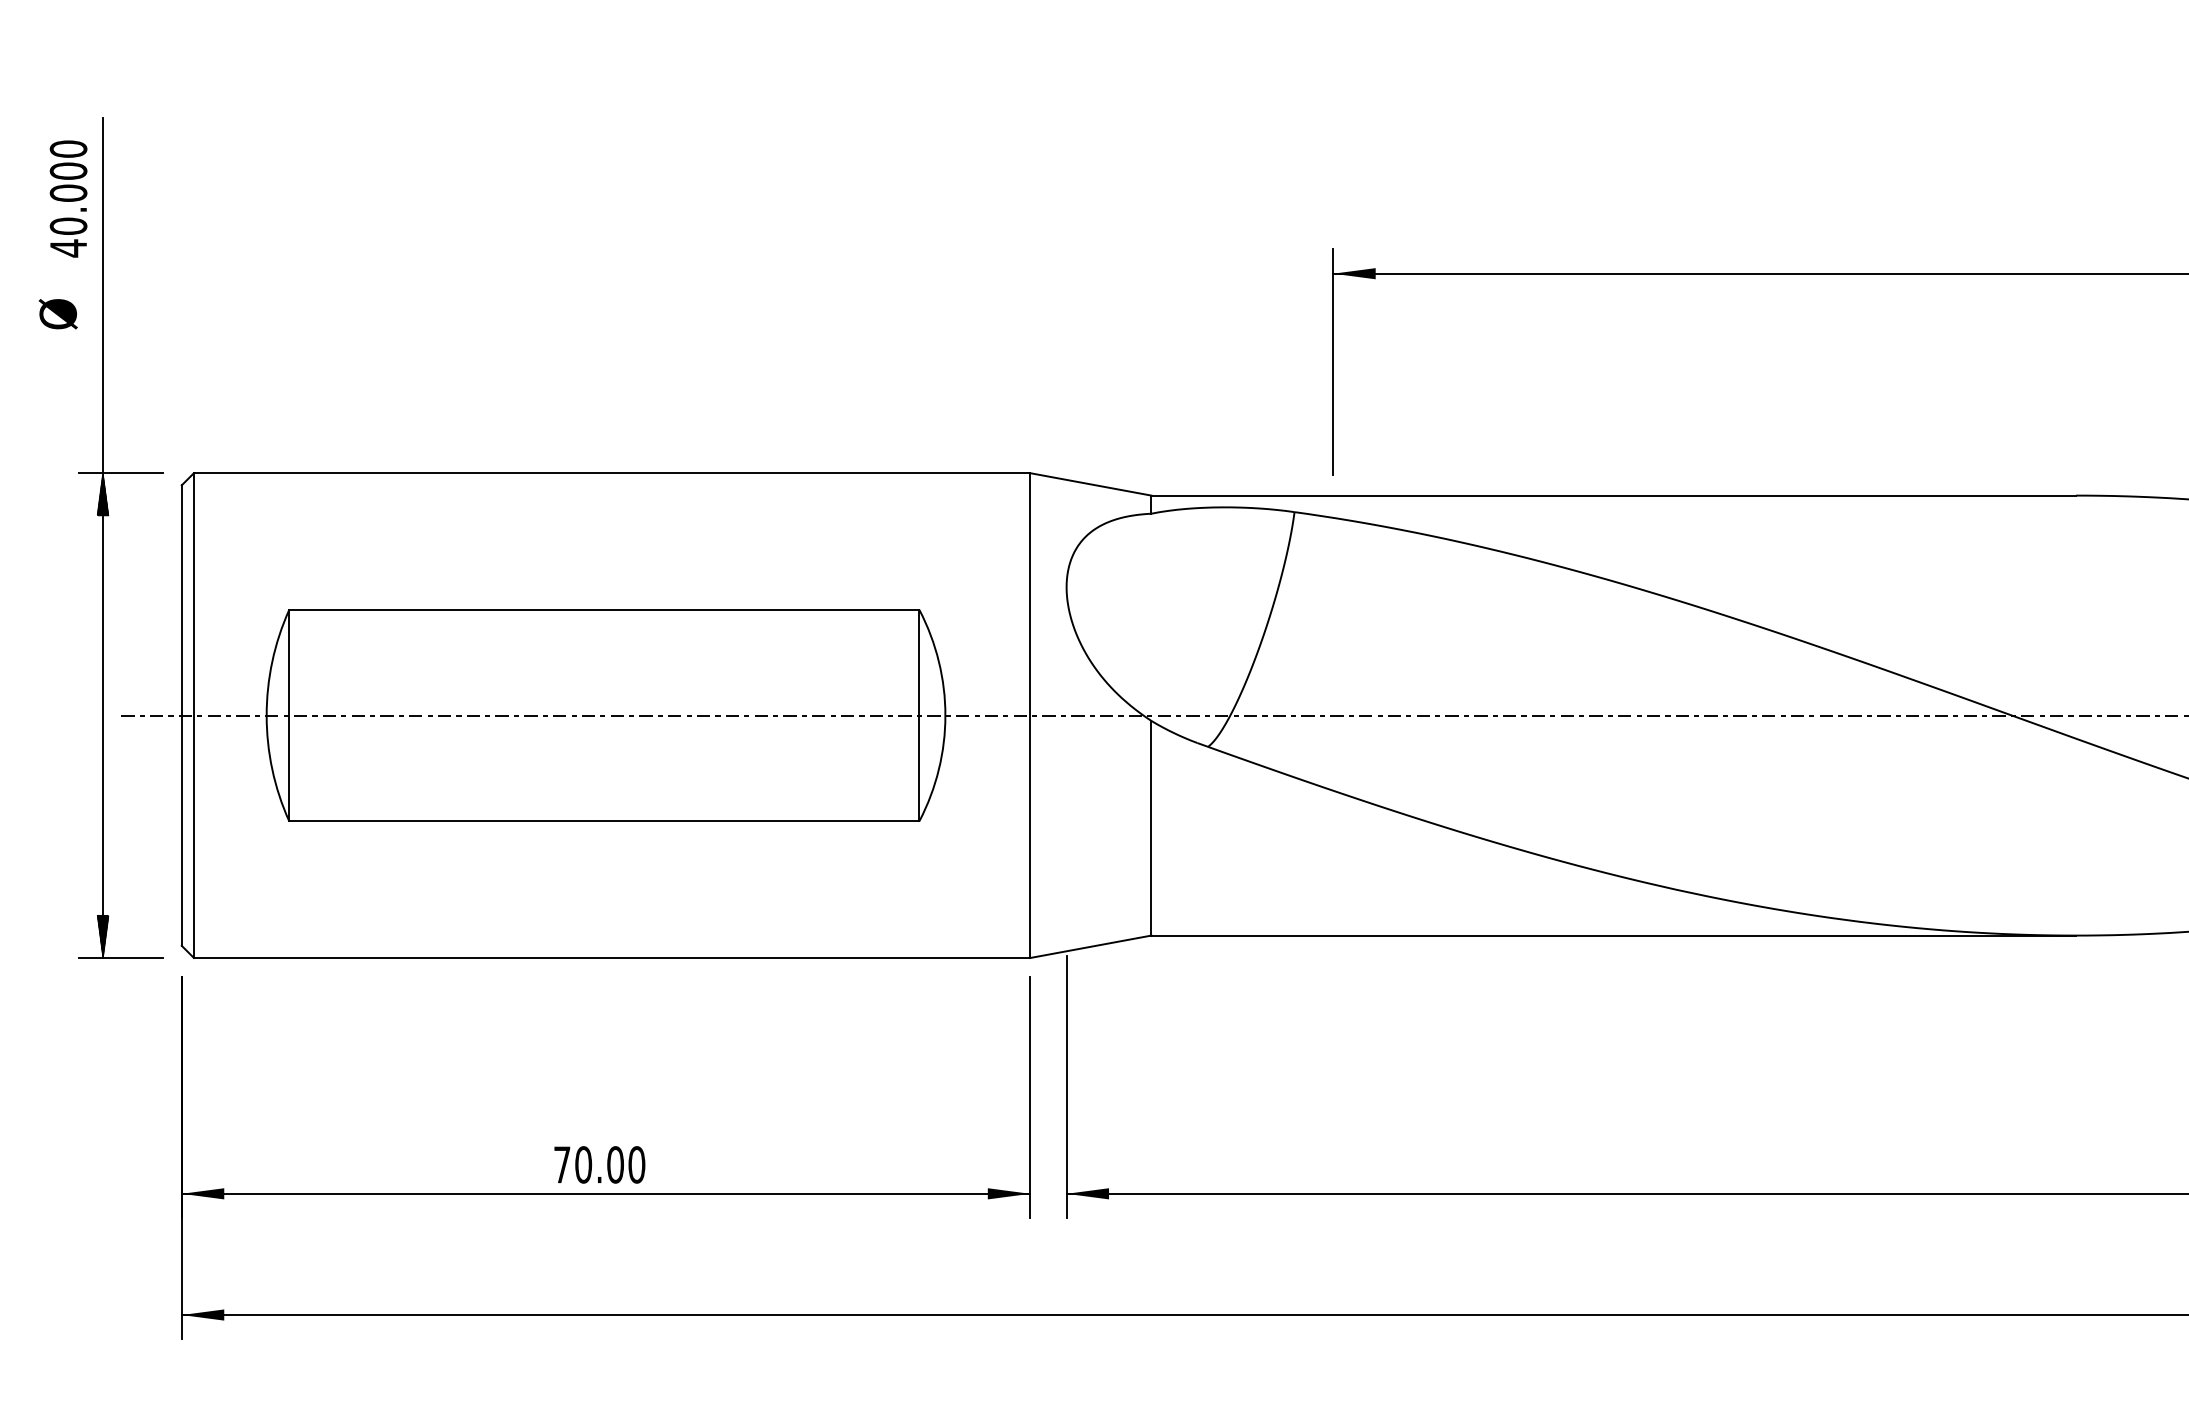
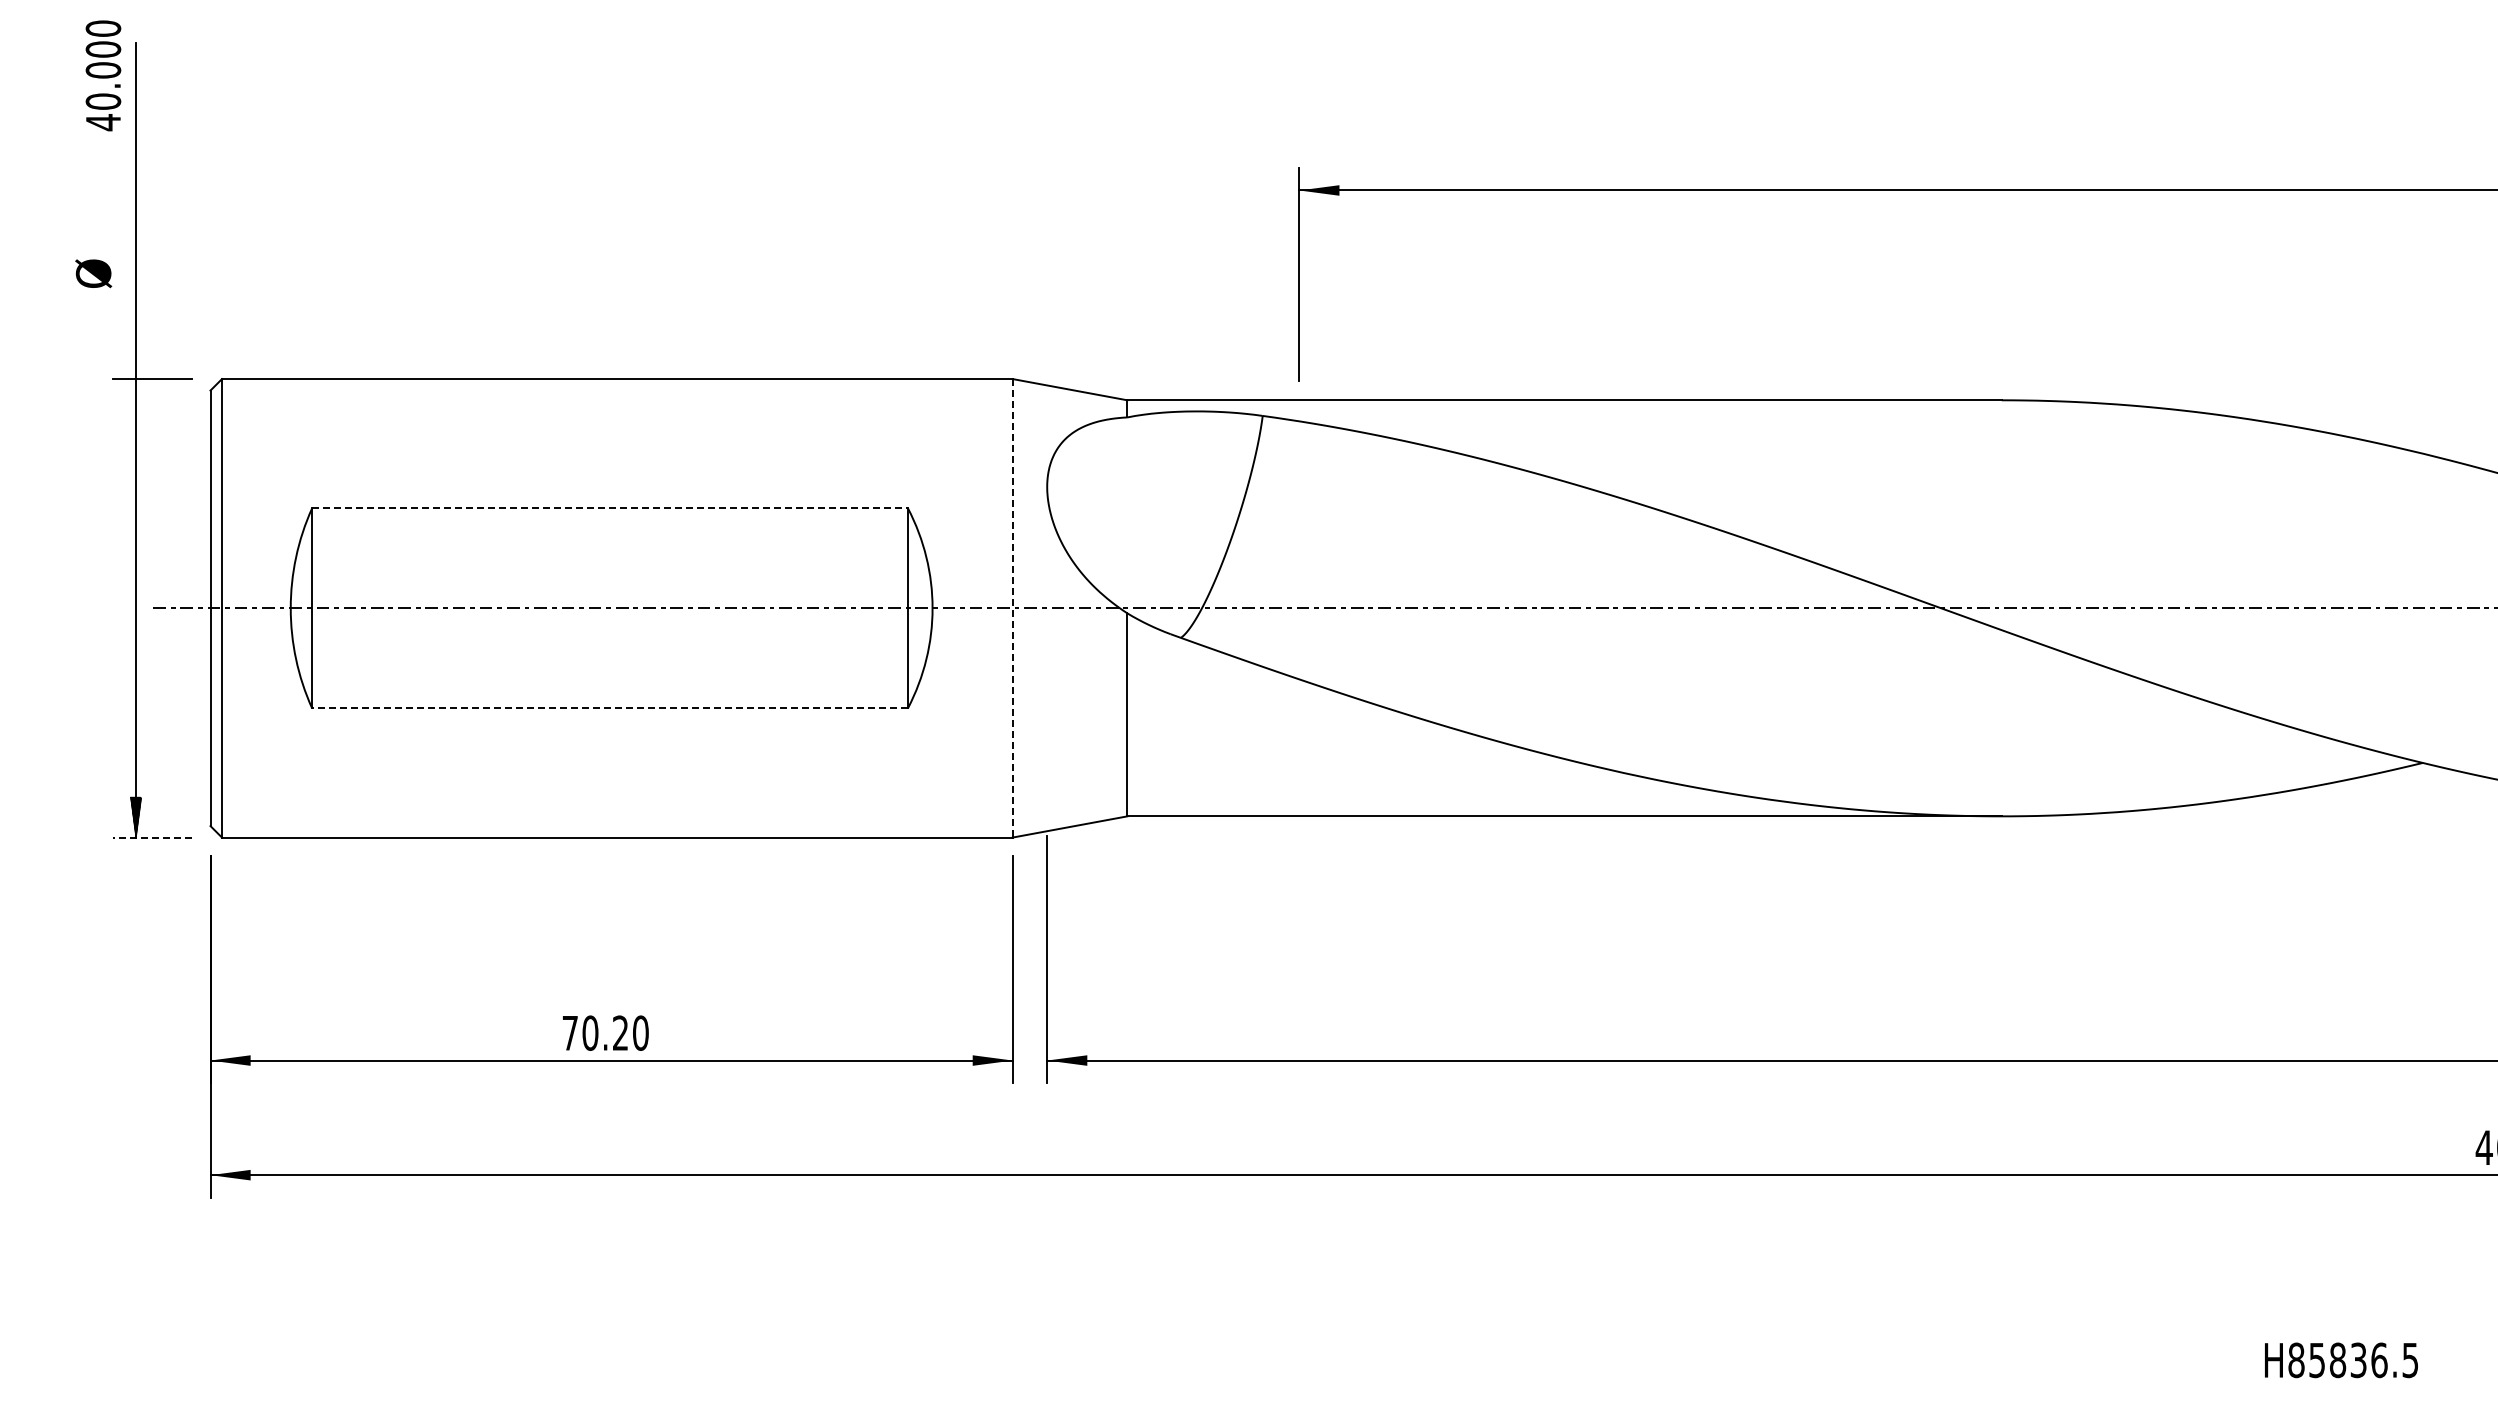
text: (68, 198) -> (103, 75), moved
text: (58, 313) -> (93, 273), moved
hatch: (102, 494) -> (135, 399), removed
line: (604, 610) -> (610, 508), solid -> dashed
line: (1029, 715) -> (1012, 608), solid -> dashed
line: (604, 821) -> (610, 708), solid -> dashed
line: (120, 957) -> (152, 837), solid -> dashed
text: (615, 1164) -> (620, 1032), 70.00 -> 70.20

